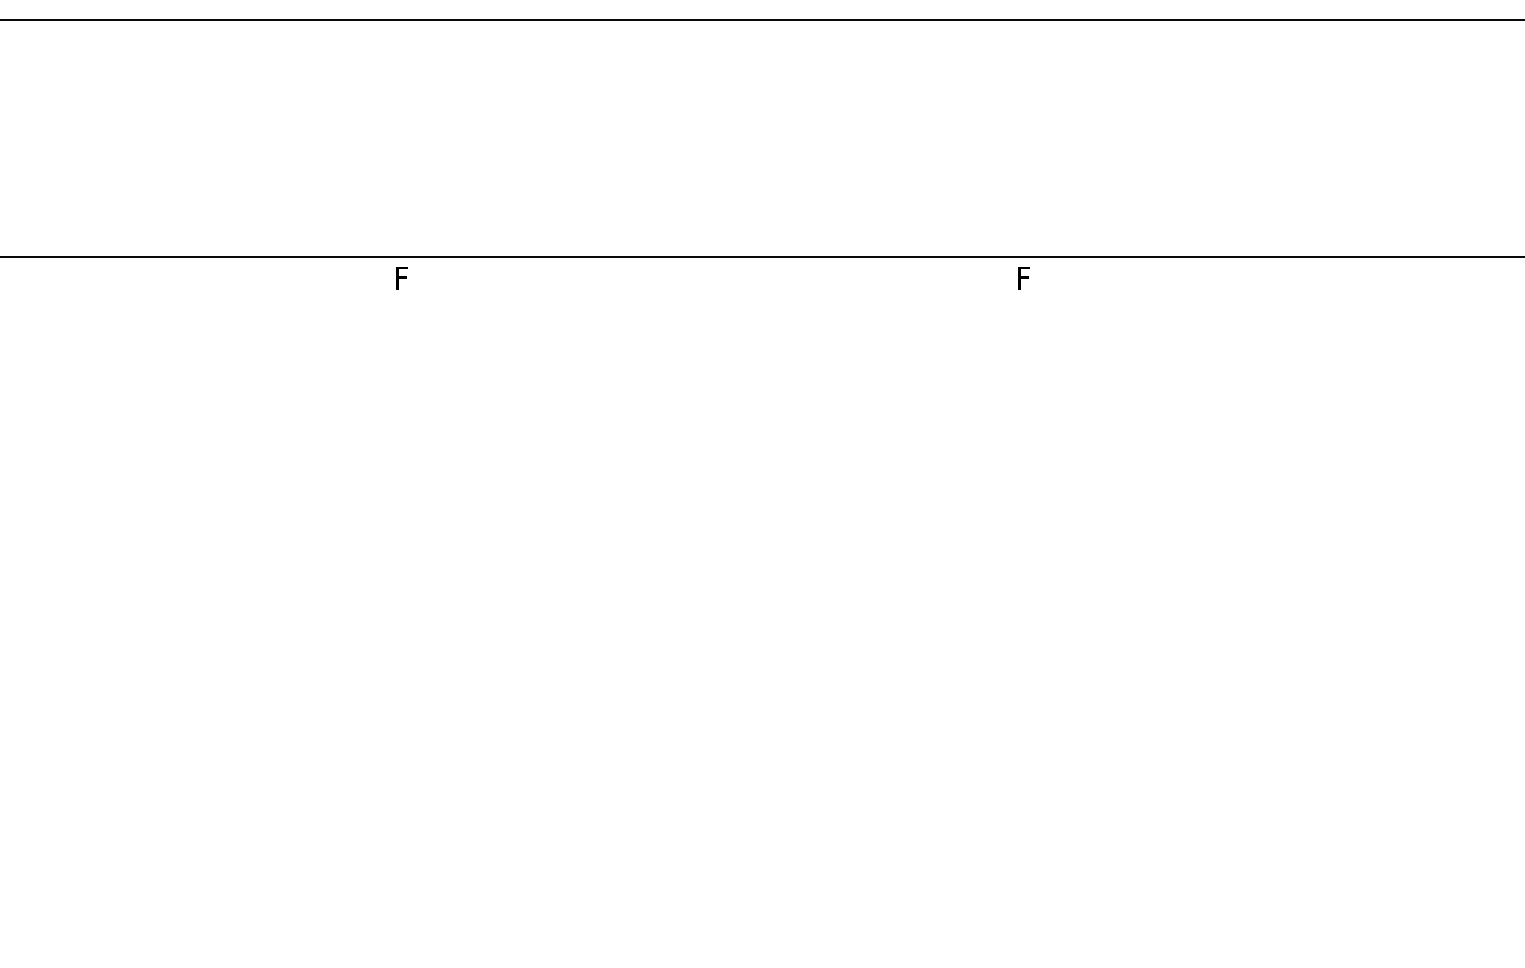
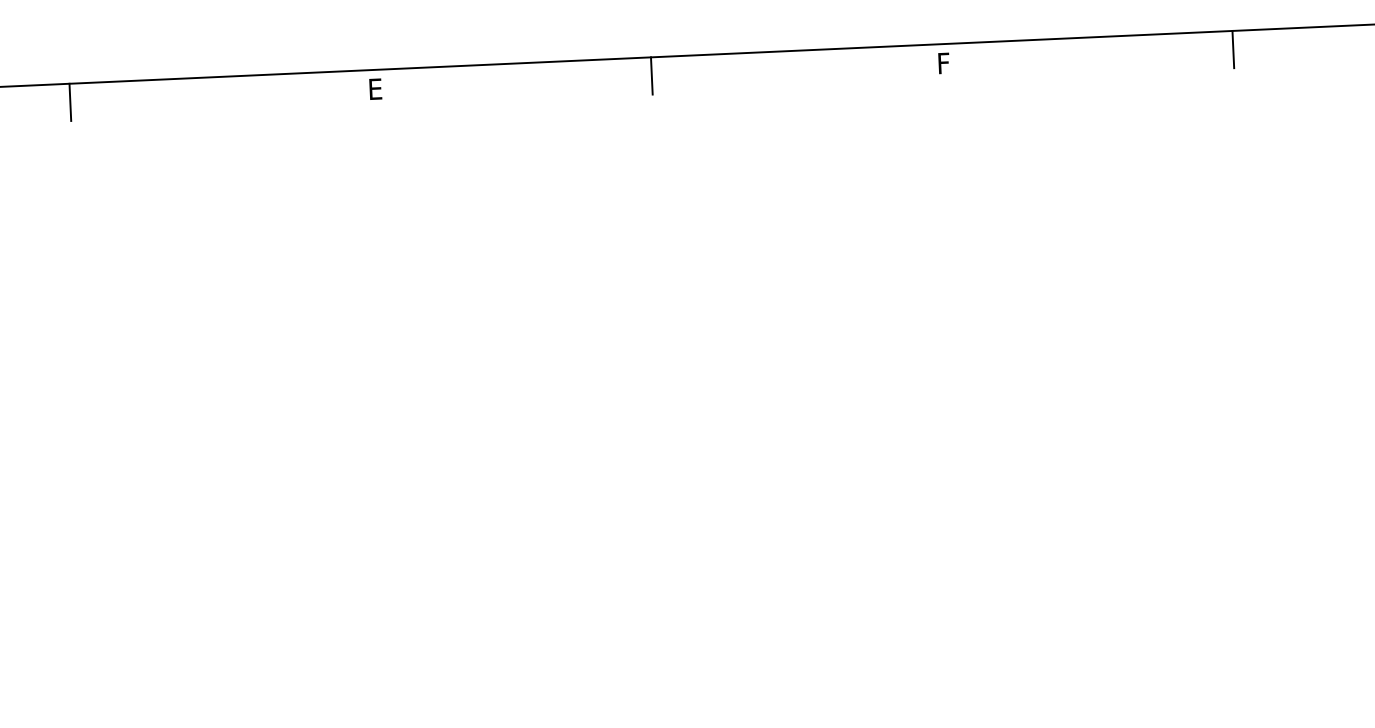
line: (67, 277) -> (69, 102), added
line: (704, 277) -> (652, 76), added
line: (1340, 277) -> (1233, 49), added
text: (401, 278) -> (375, 89), F -> E

